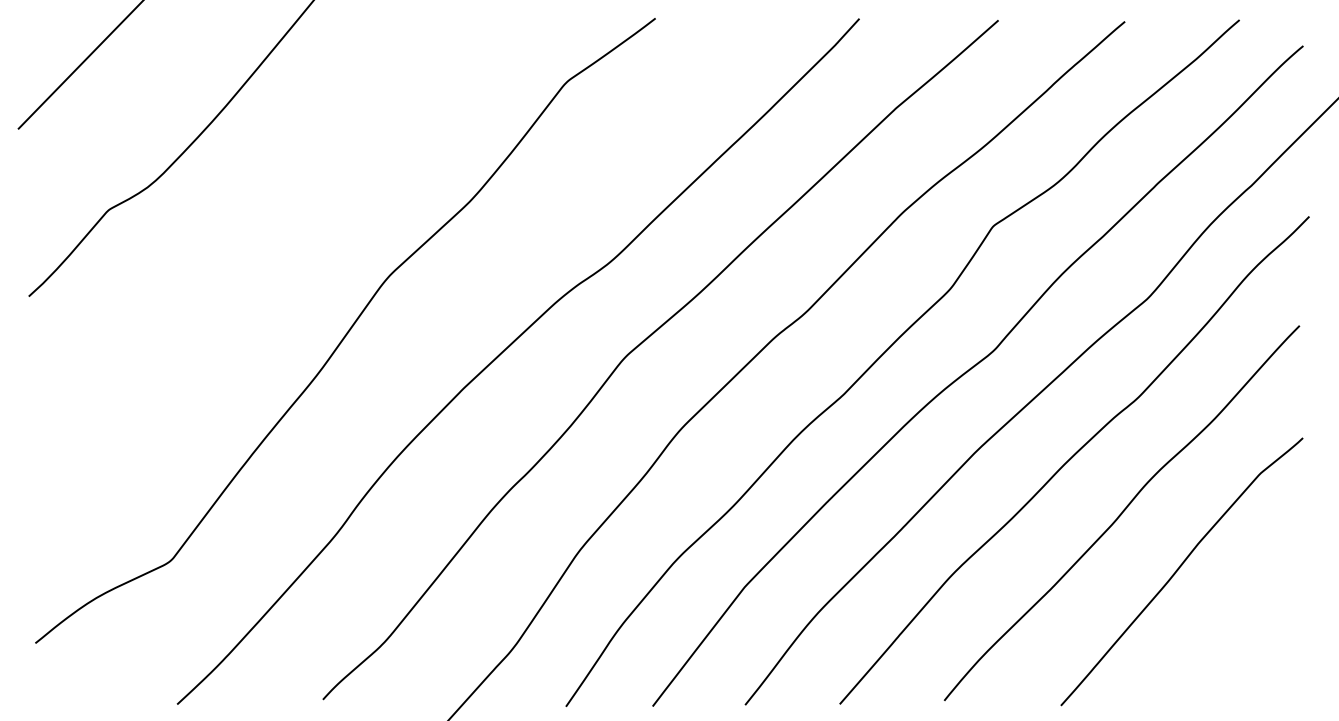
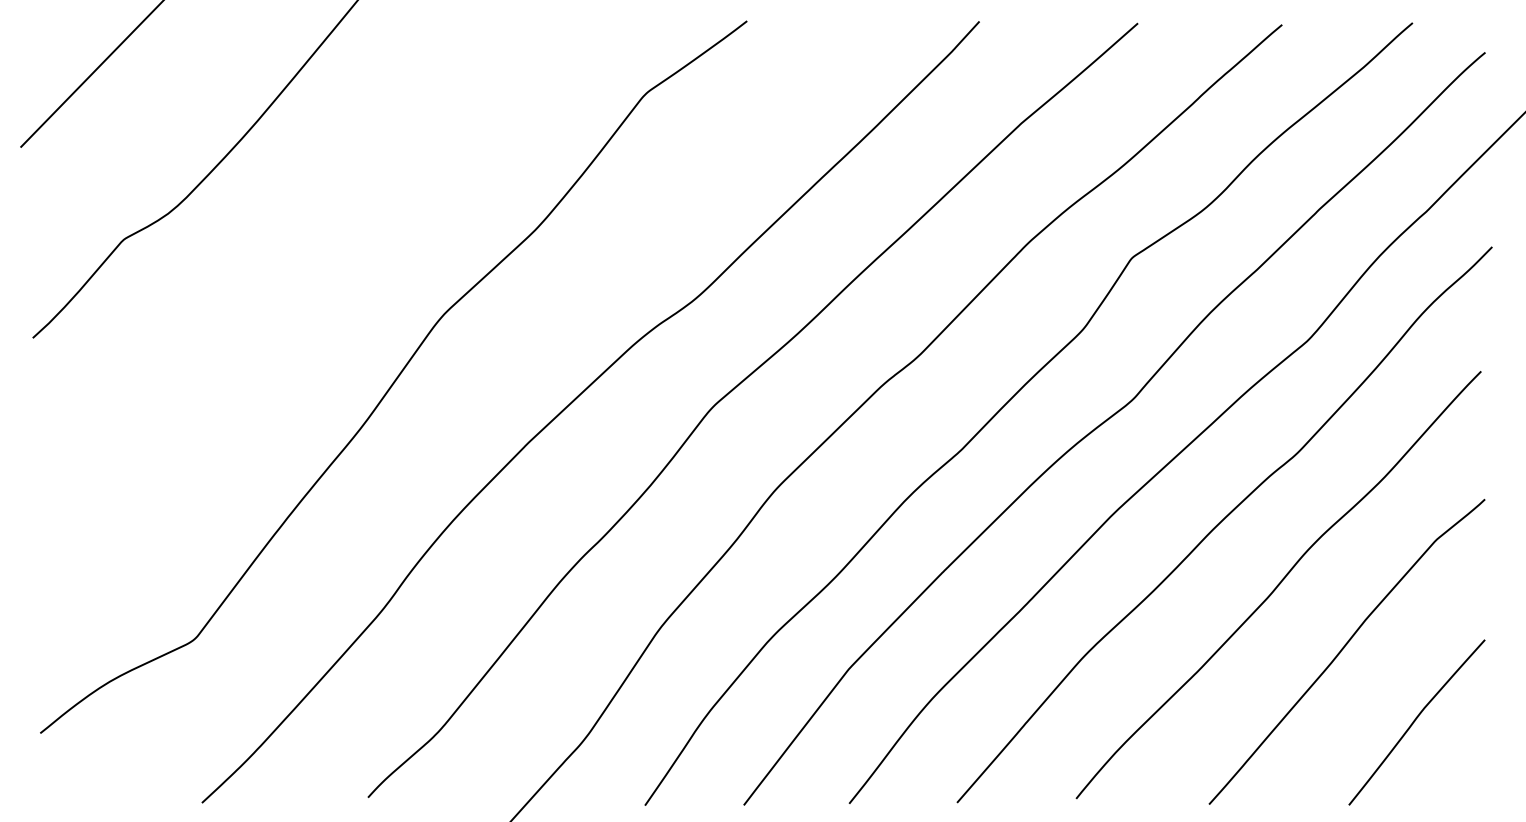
curve: (1242, 632) -> (1416, 720), added

